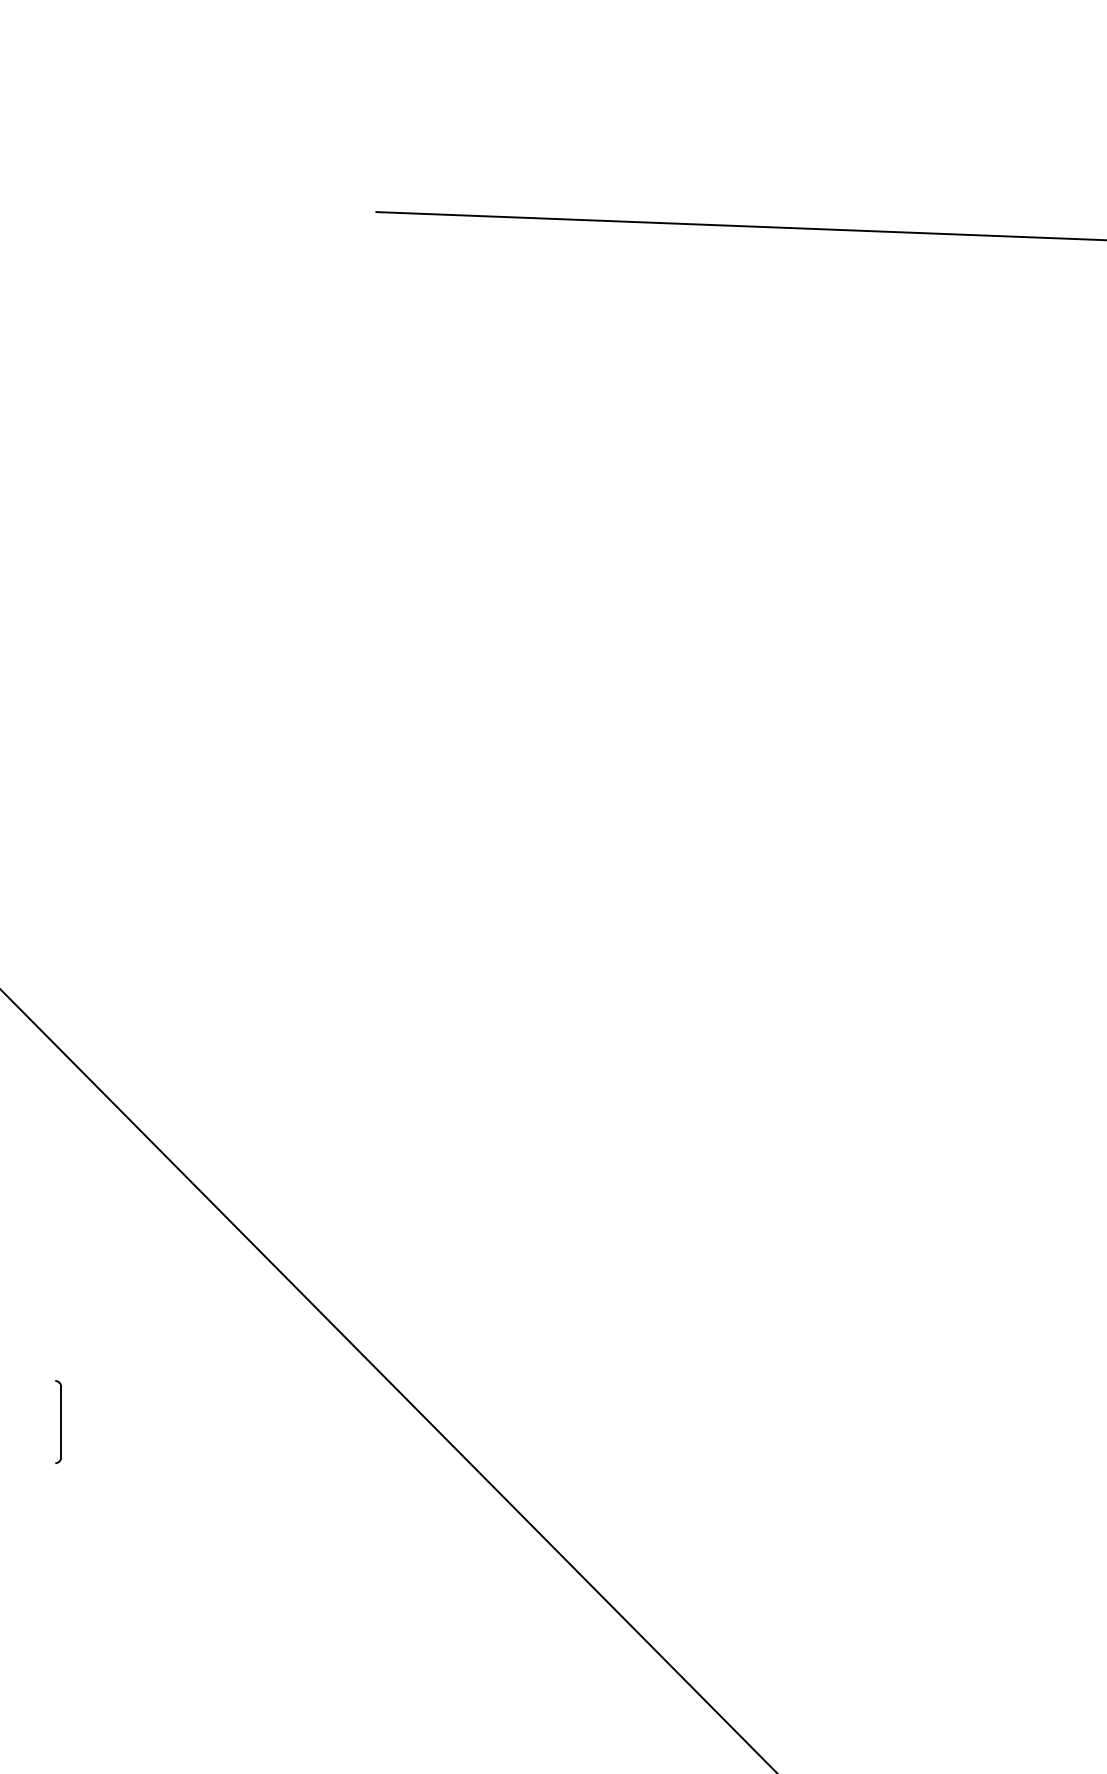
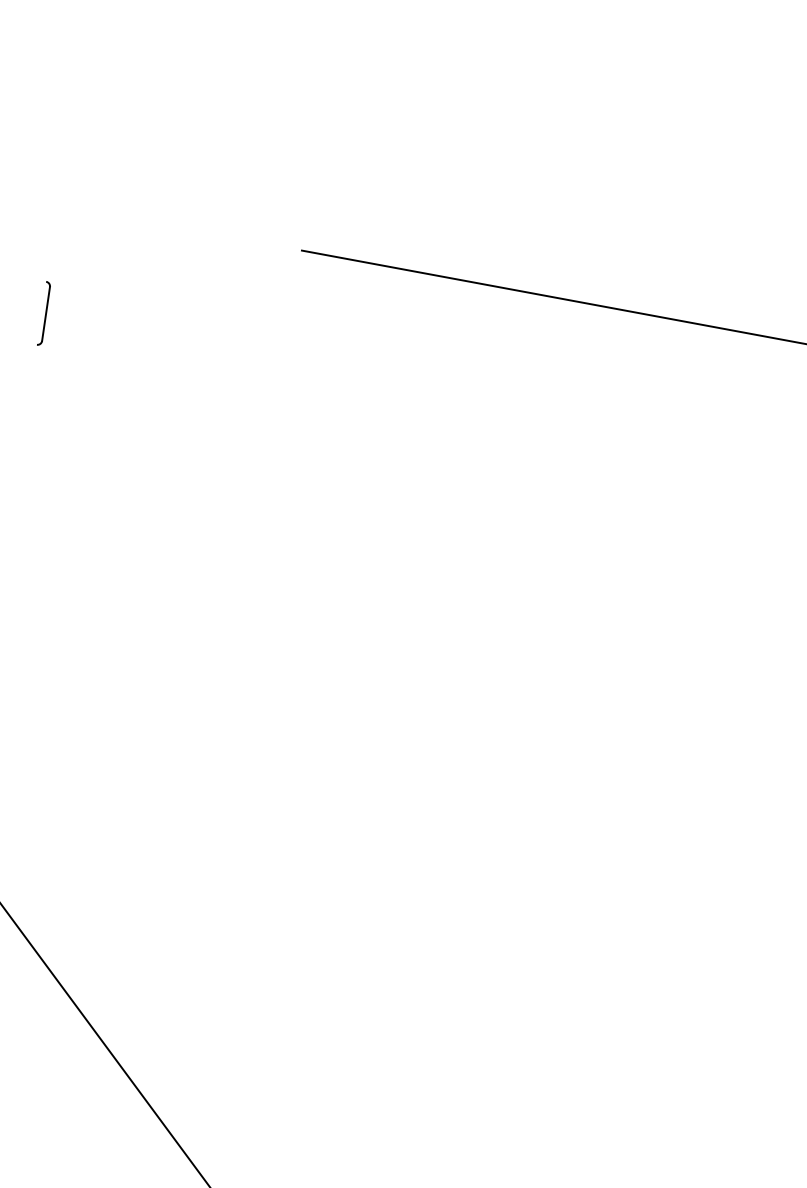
part: (58, 340) -> (44, 313), added

